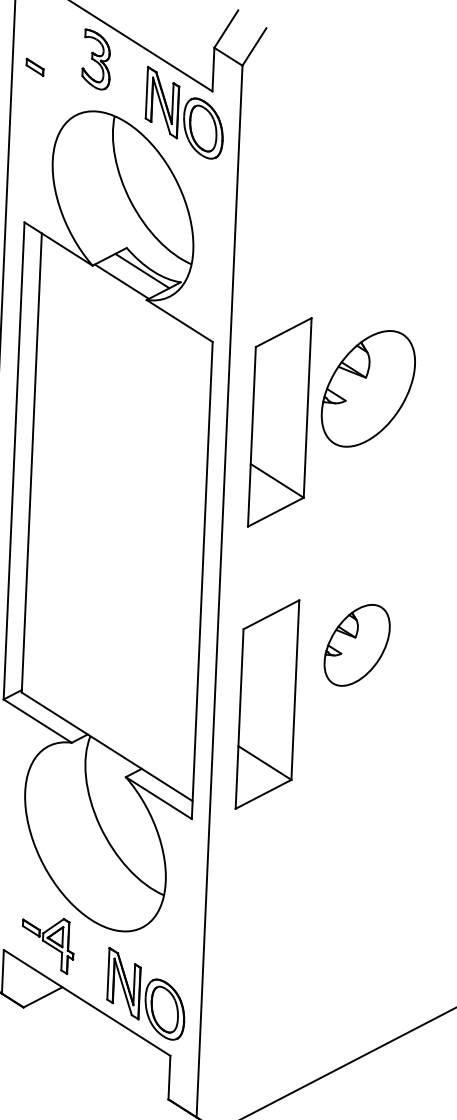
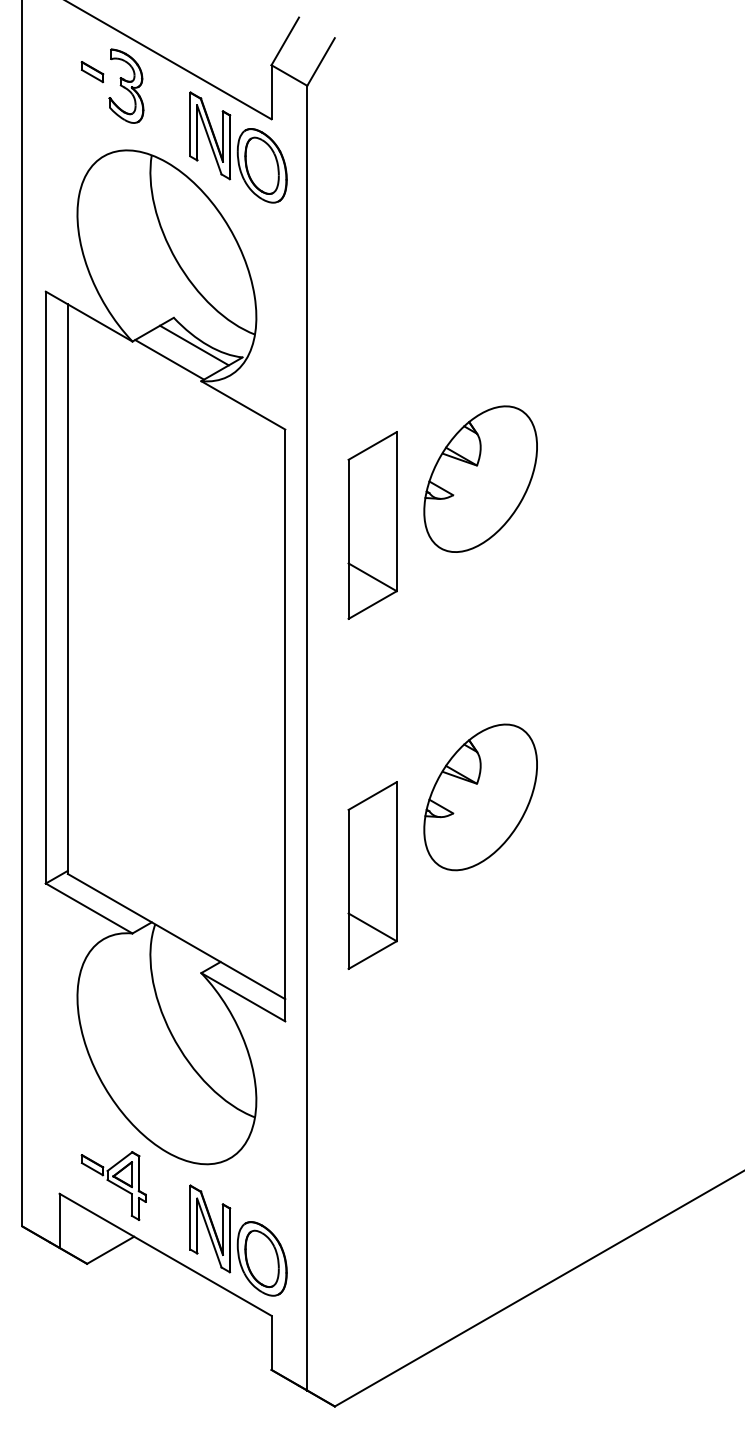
part: (35, 67) -> (92, 72), moved
part: (279, 422) -> (372, 525), size x0.71
part: (357, 645) -> (480, 797), size x1.43
part: (267, 704) -> (372, 875), size x0.71

